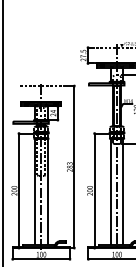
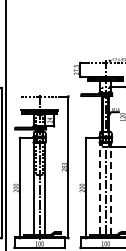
line: (116, 139) -> (105, 143), solid -> dashed

